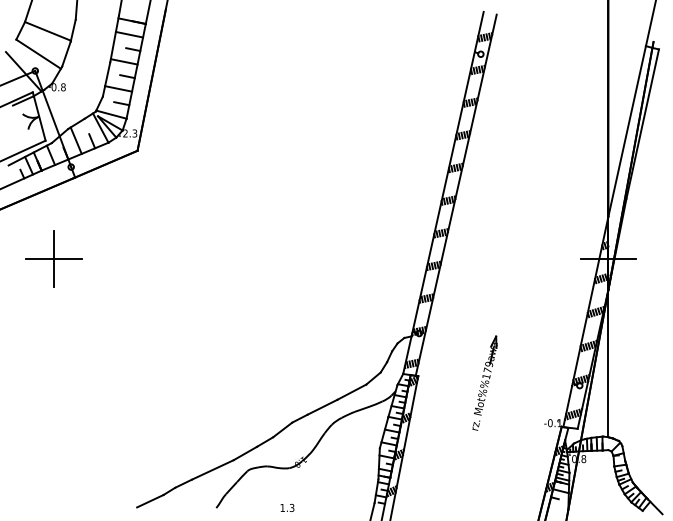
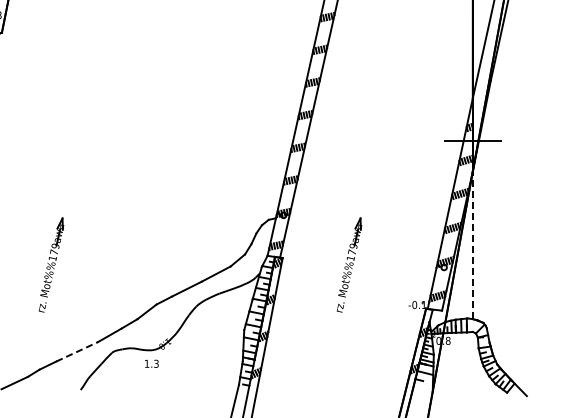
line: (608, 363) -> (472, 245), solid -> dashed
part: (186, 382) -> (50, 264), added
line: (213, 469) -> (77, 351), solid -> dashed
text: (287, 507) -> (151, 363), moved

